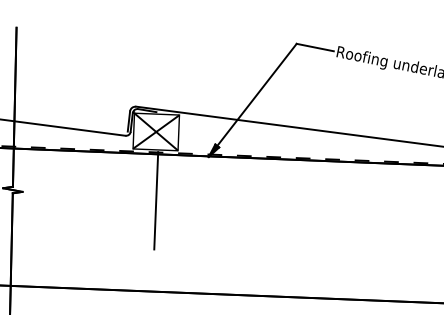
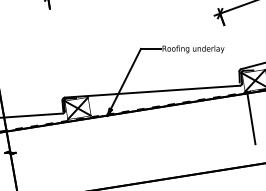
line: (157, 200) -> (85, 143), removed

